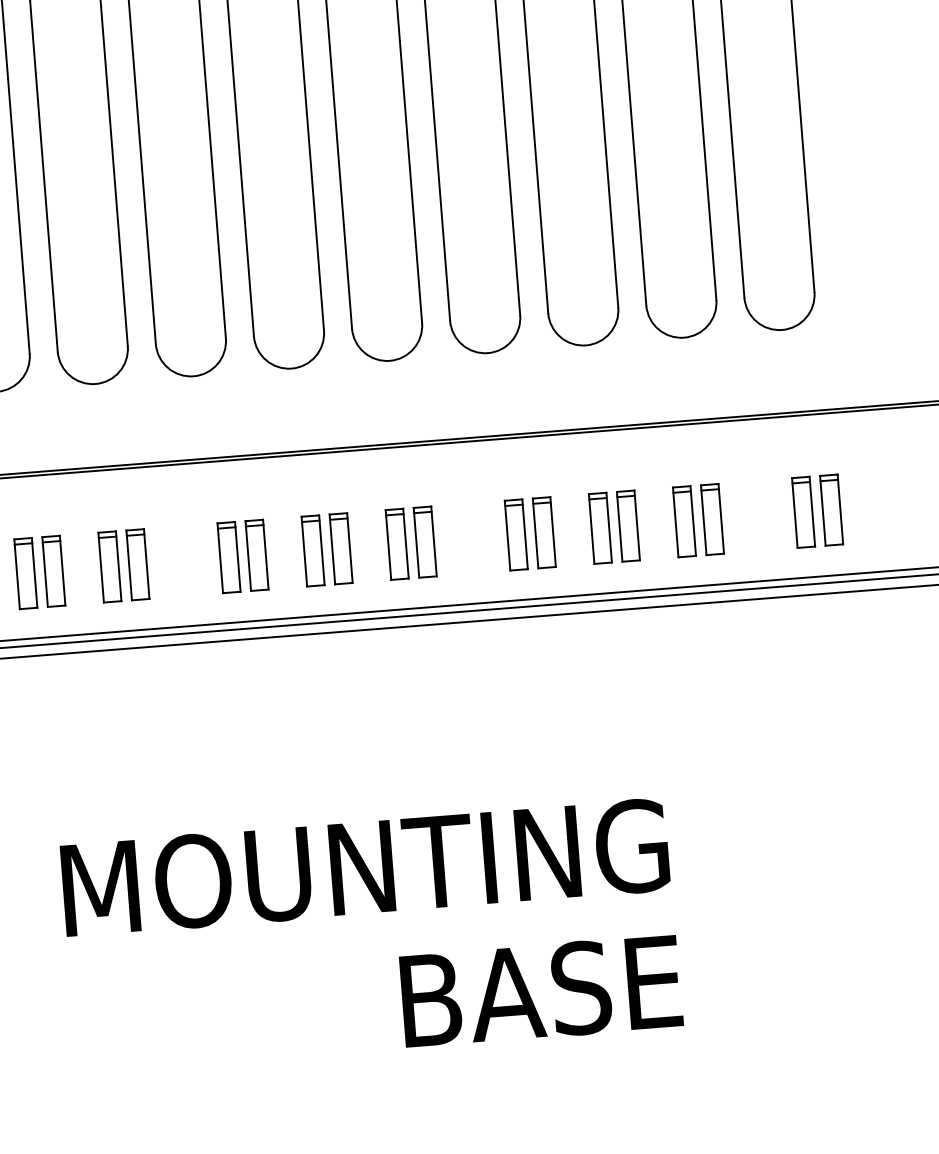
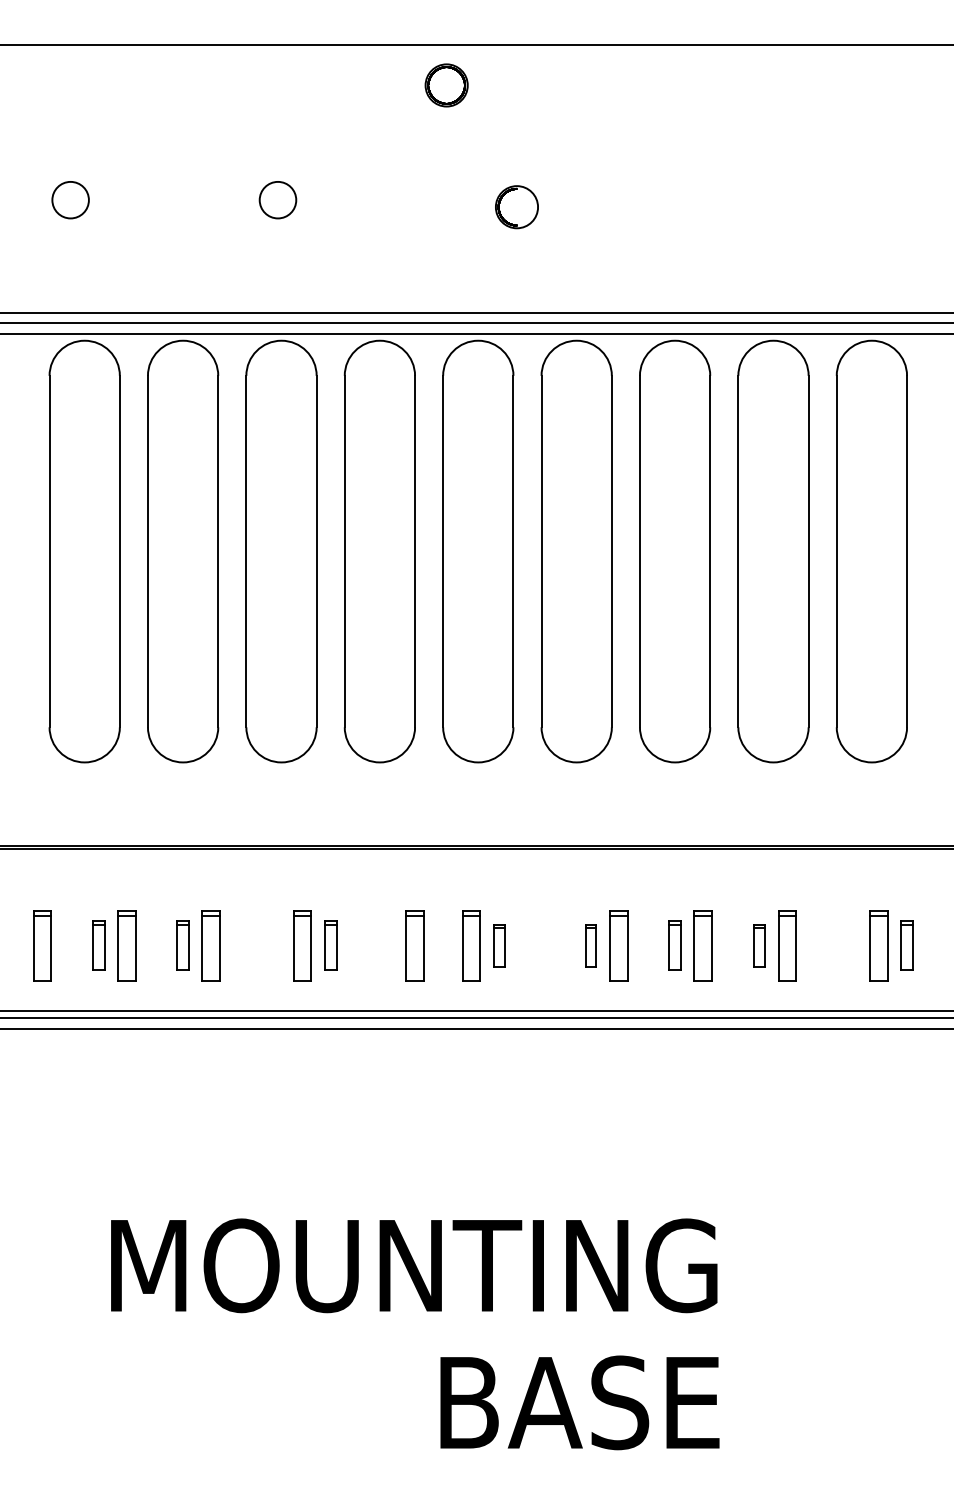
part: (831, 509) -> (906, 945), size x0.7
part: (684, 521) -> (759, 945), size x0.6
part: (599, 527) -> (674, 945), size x0.7
part: (516, 534) -> (590, 945), size x0.6
part: (425, 541) -> (499, 945), size x0.6
part: (312, 550) -> (386, 945), removed
part: (256, 554) -> (330, 945), size x0.7
part: (109, 566) -> (182, 945), size x0.7
part: (25, 573) -> (98, 945), size x0.7

